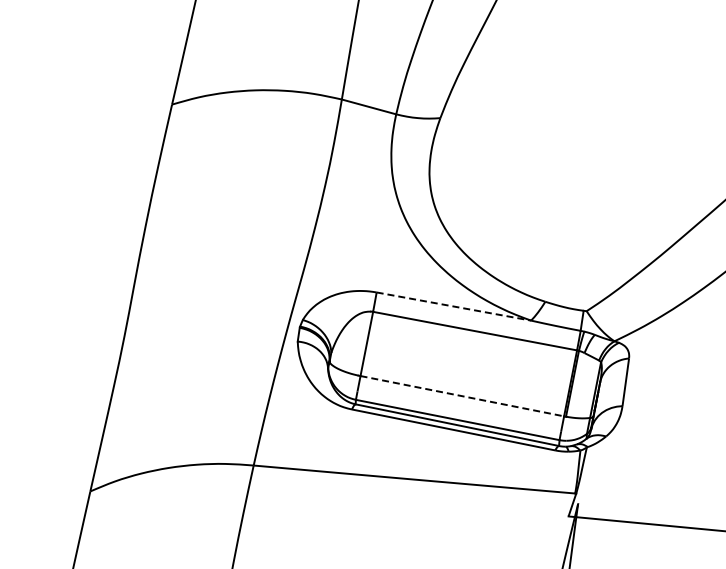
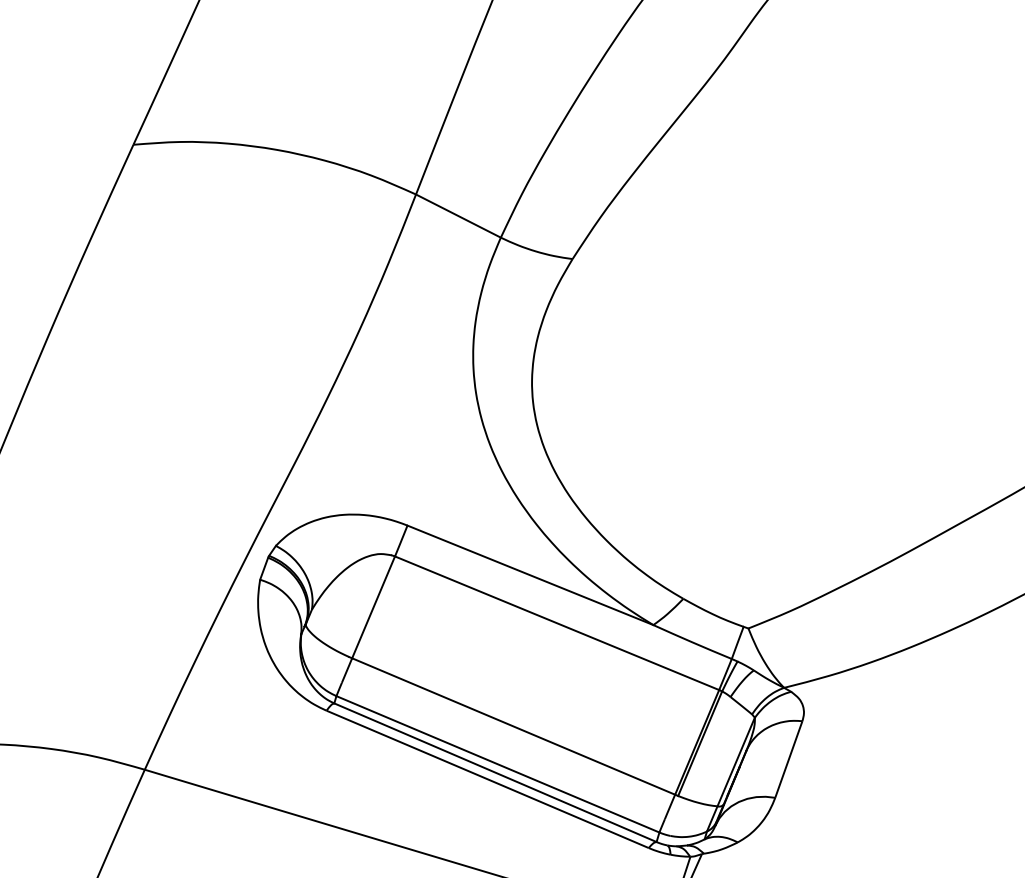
line: (453, 306) -> (529, 575), dashed -> solid
line: (462, 396) -> (513, 727), dashed -> solid

